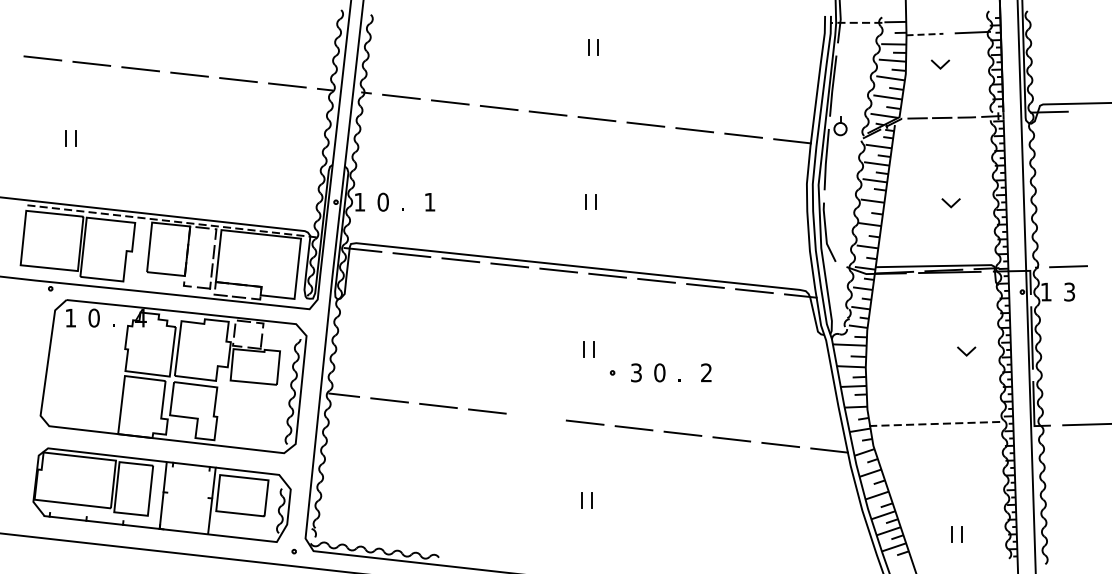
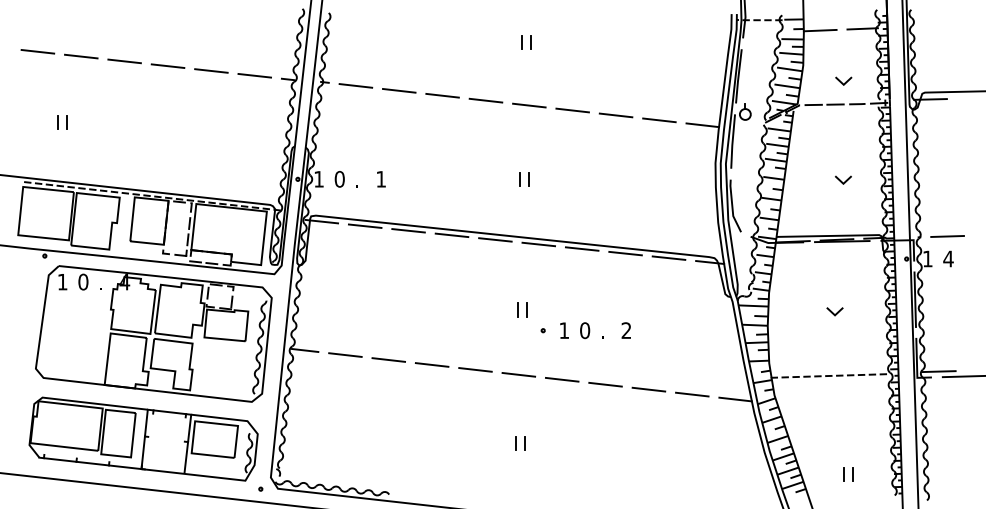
line: (925, 34) -> (820, 30), dashed -> solid
line: (938, 65) -> (841, 81), moved
text: (1069, 291) -> (948, 258), 3 -> 4
line: (964, 352) -> (833, 312), moved
text: (636, 372) -> (564, 330), 3 -> 1
line: (535, 417) -> (474, 370), added
line: (1058, 418) -> (938, 371), added

